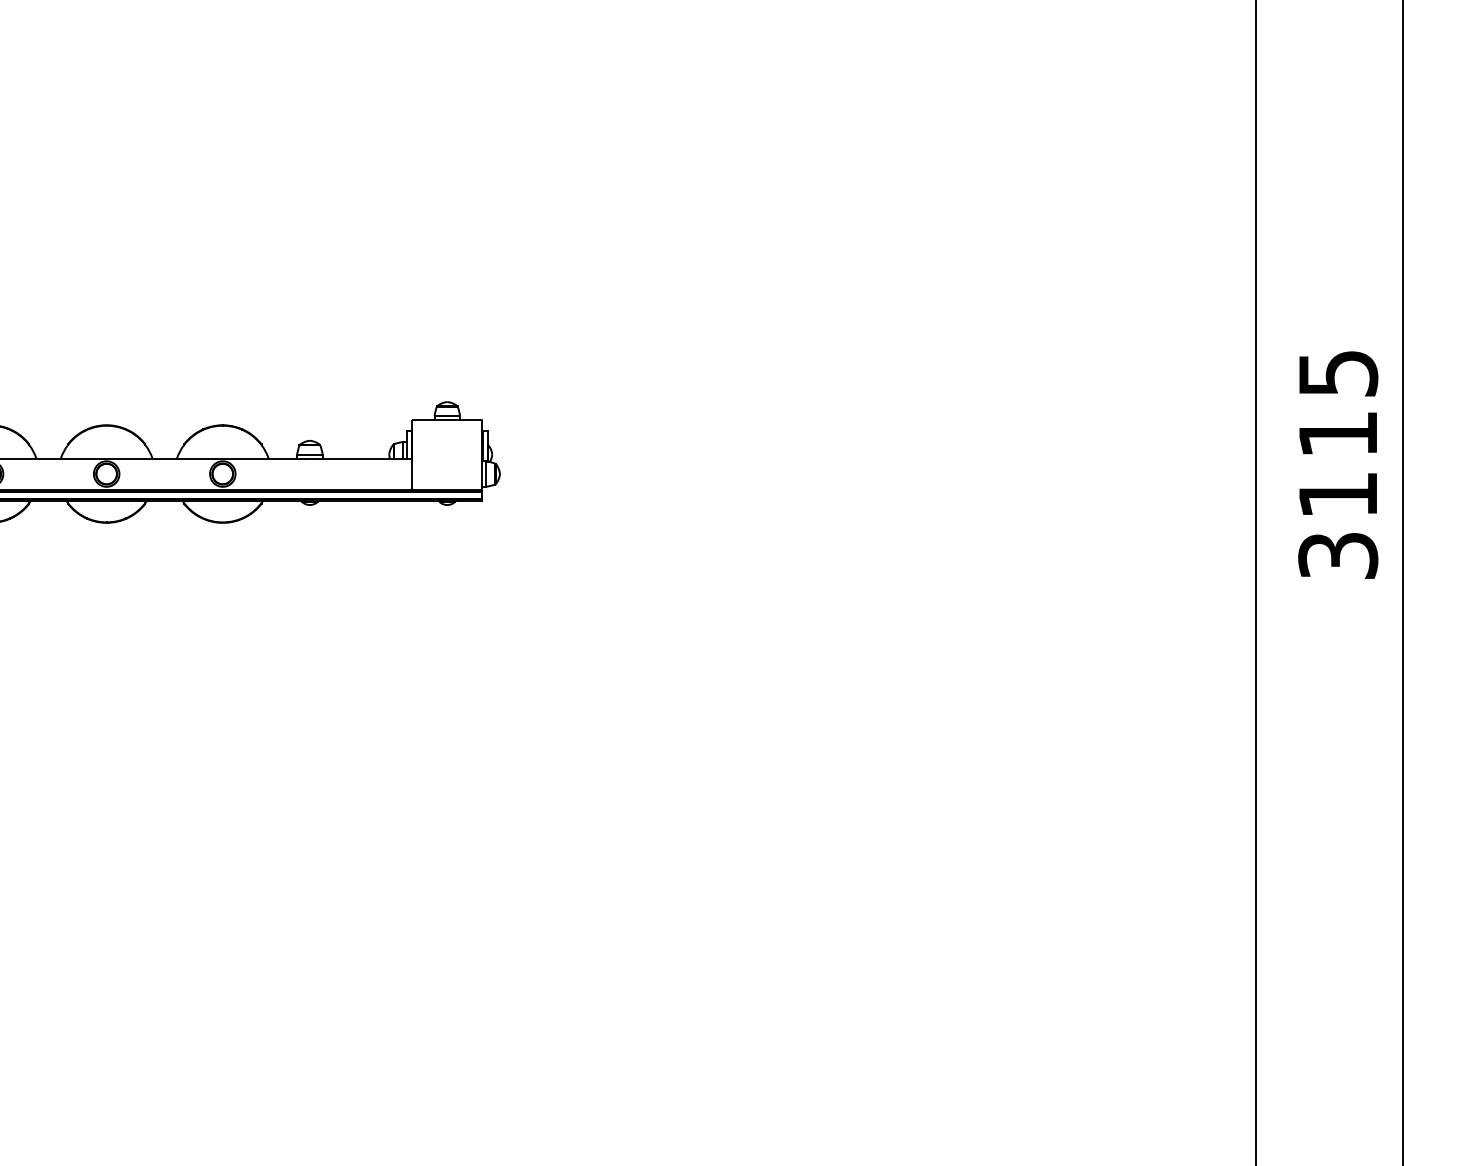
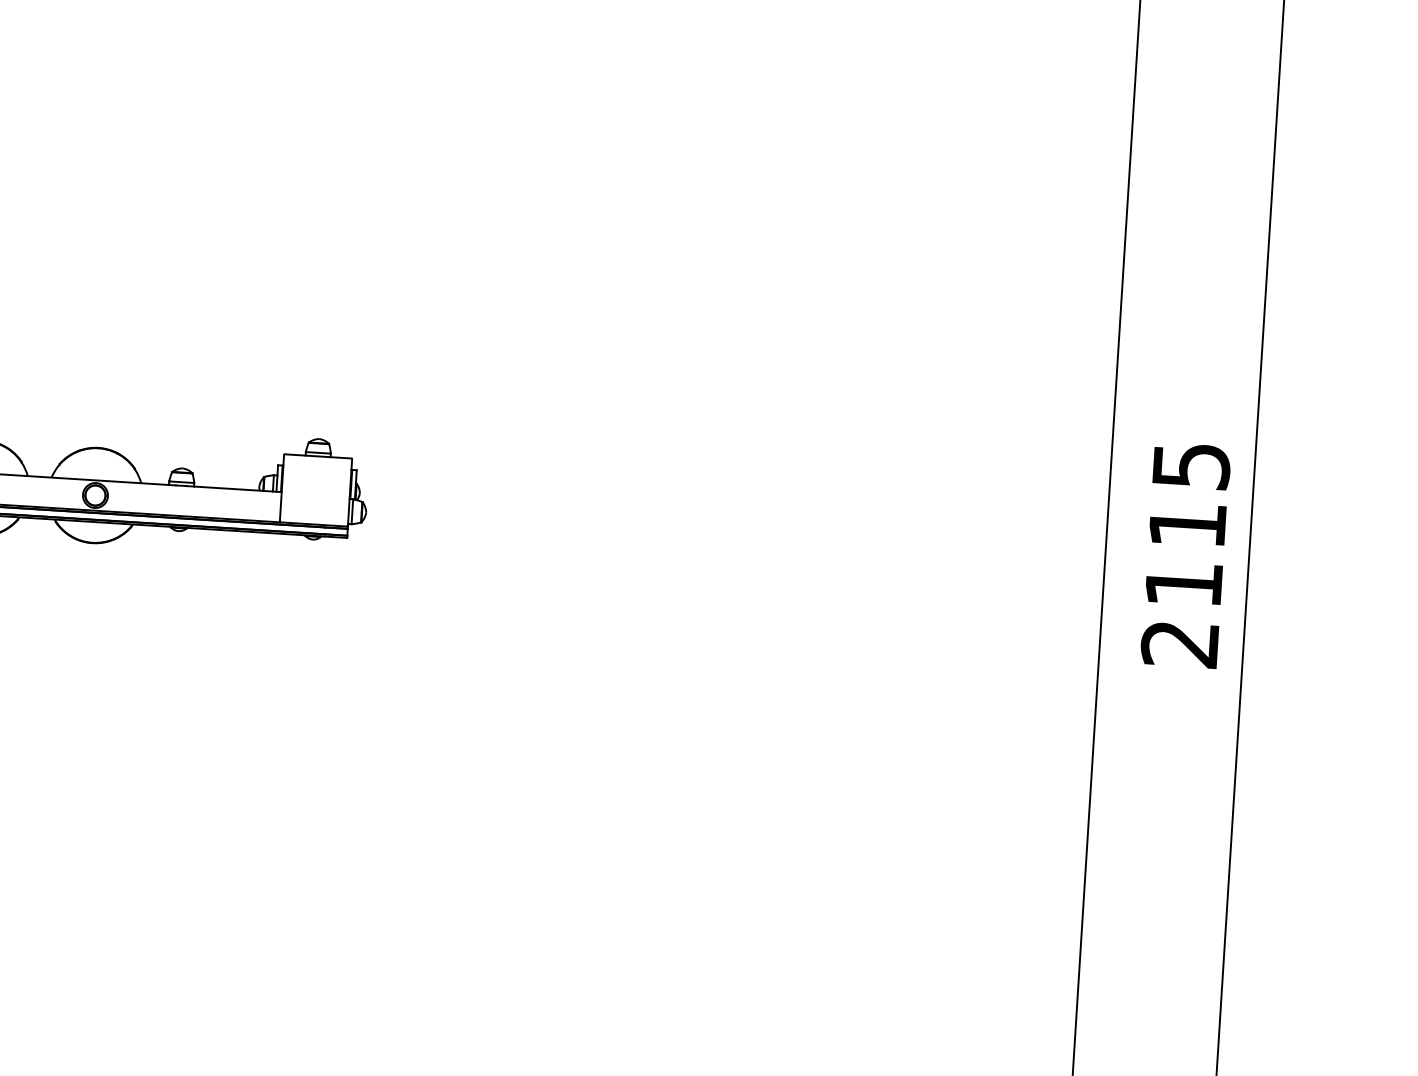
text: (1338, 556) -> (1180, 644), 3115 -> 2115

